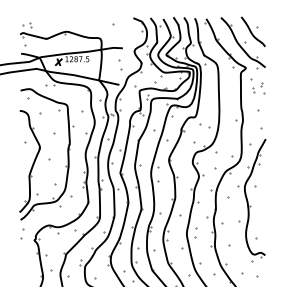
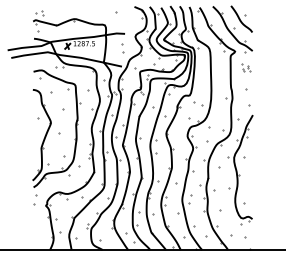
part: (258, 85) -> (246, 67), size x0.6

